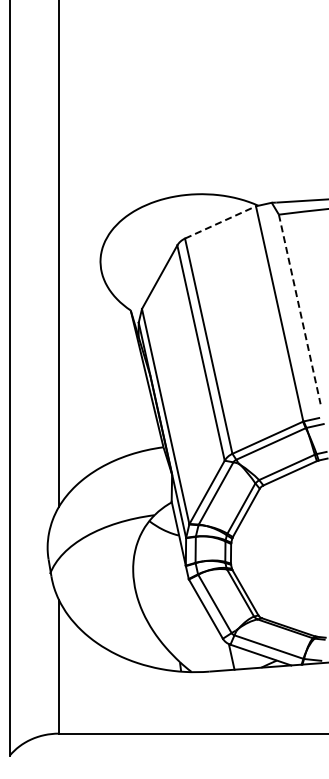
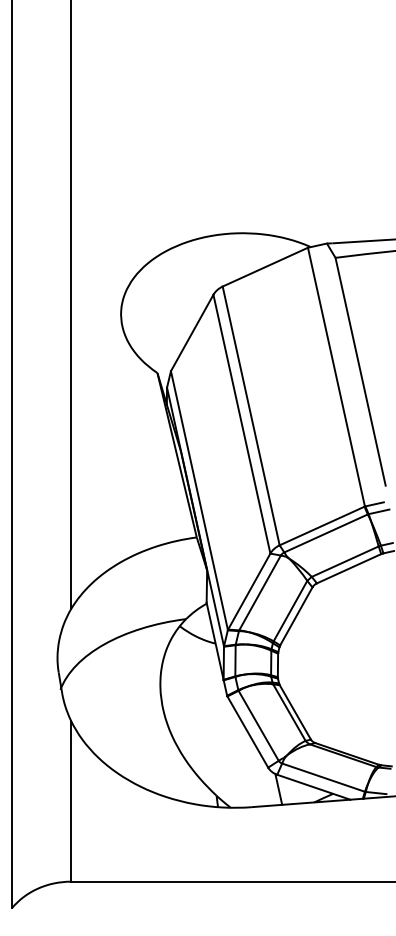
line: (220, 222) -> (265, 267), dashed -> solid
line: (299, 309) -> (360, 371), dashed -> solid

